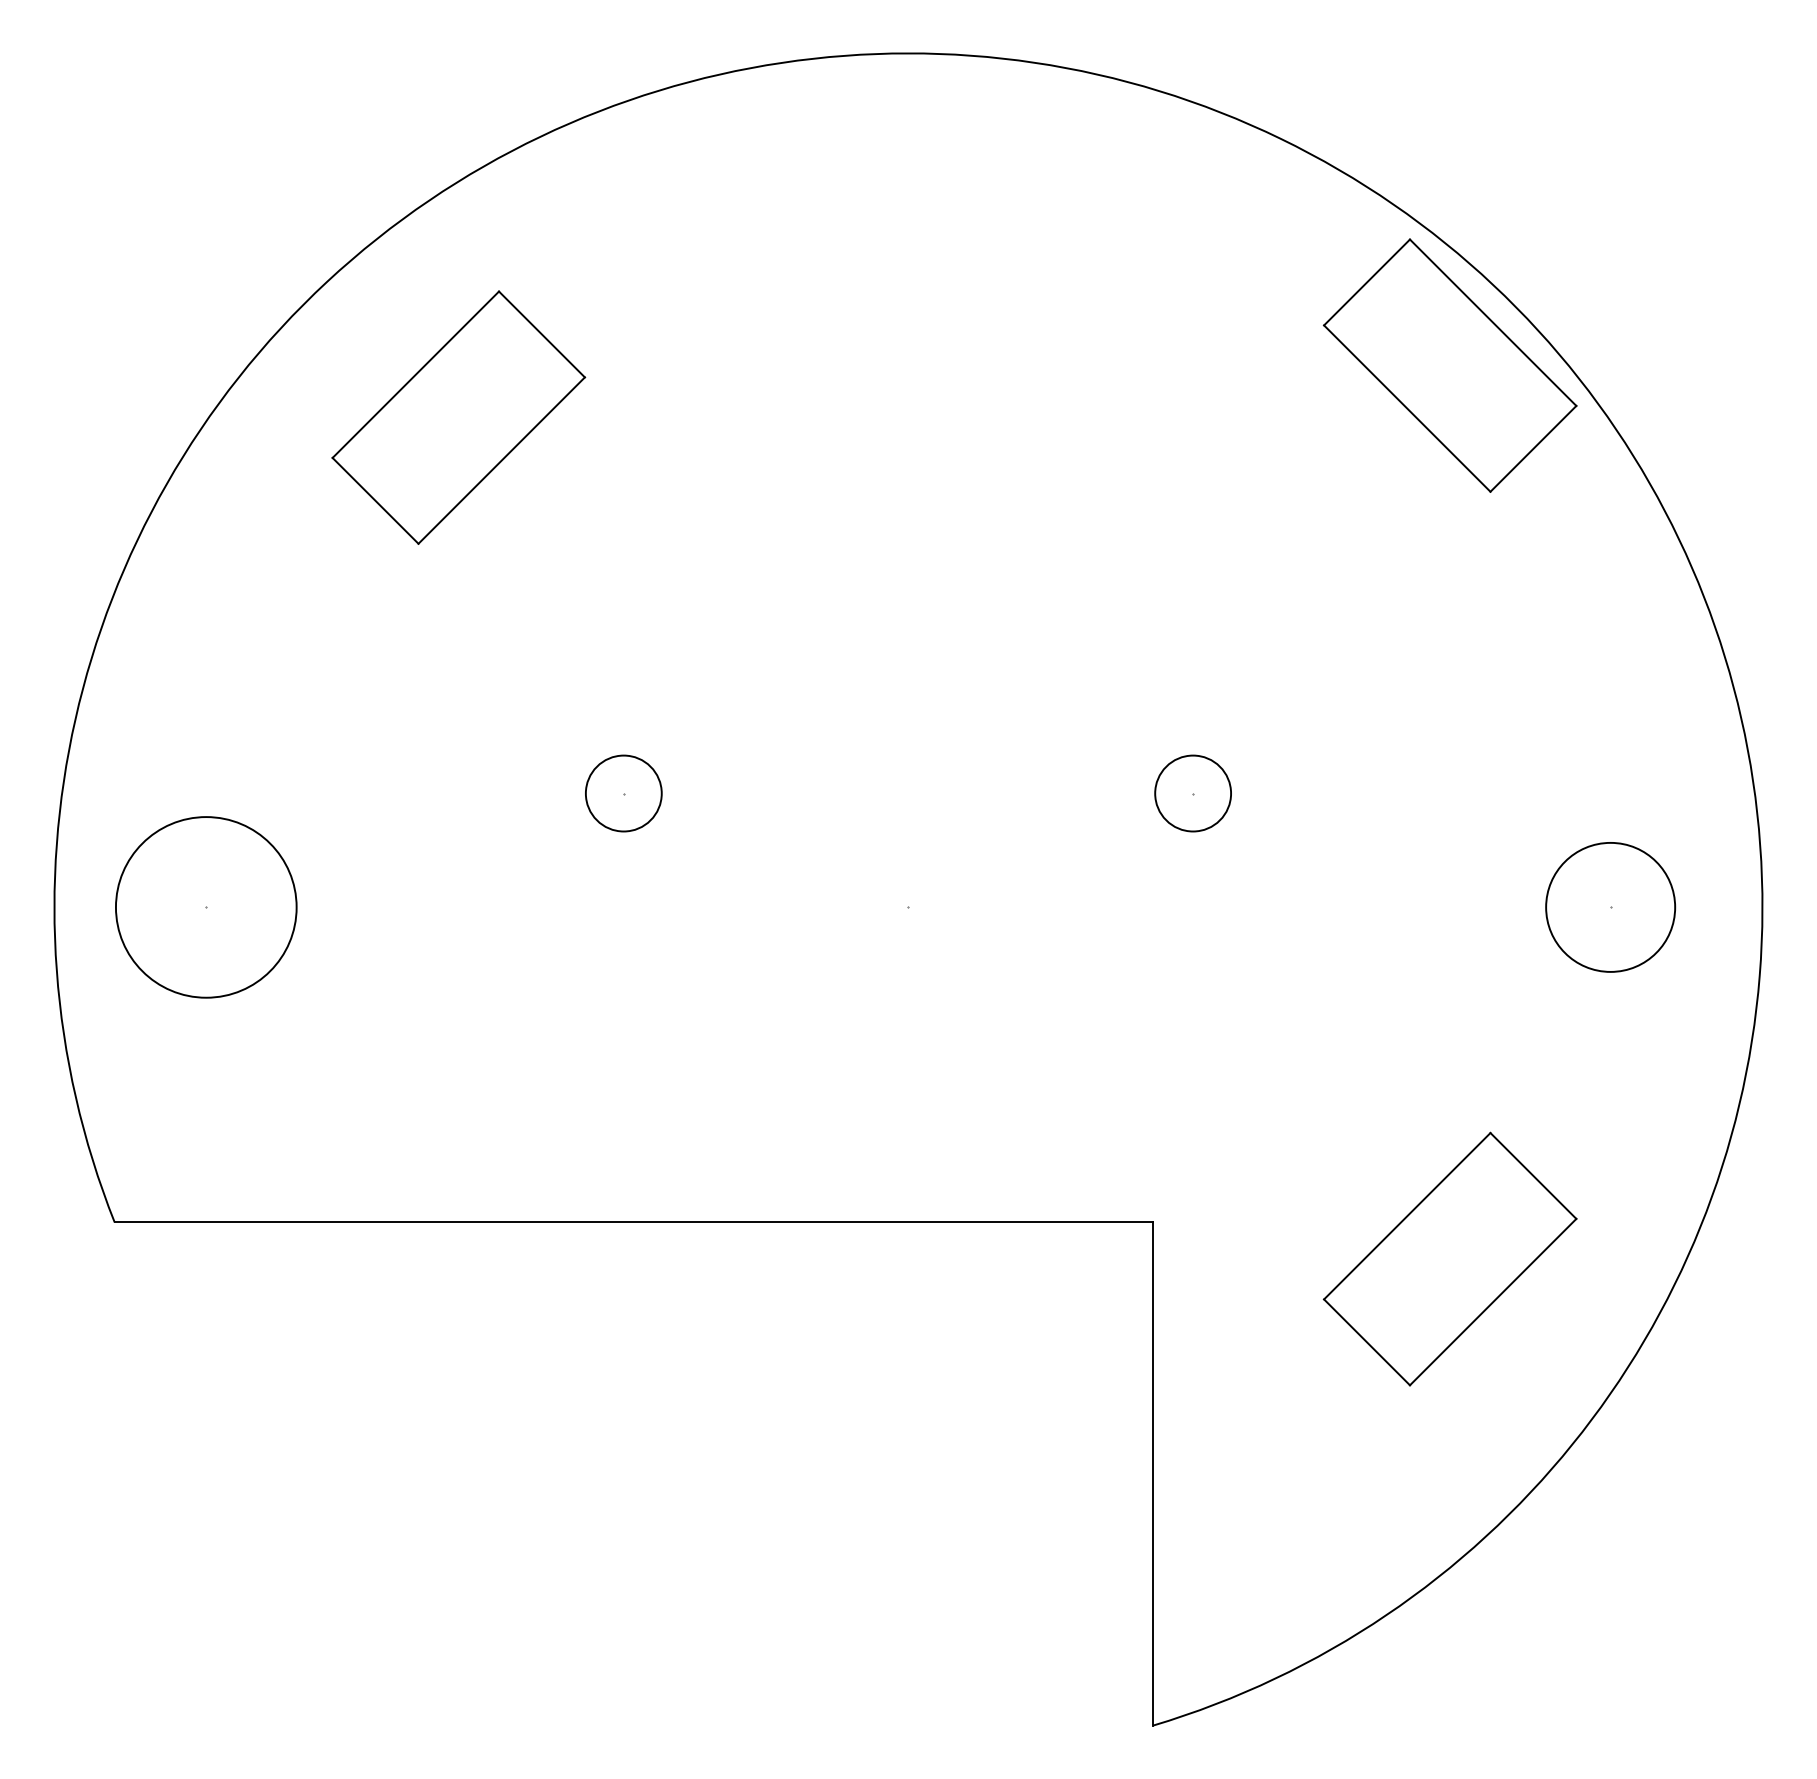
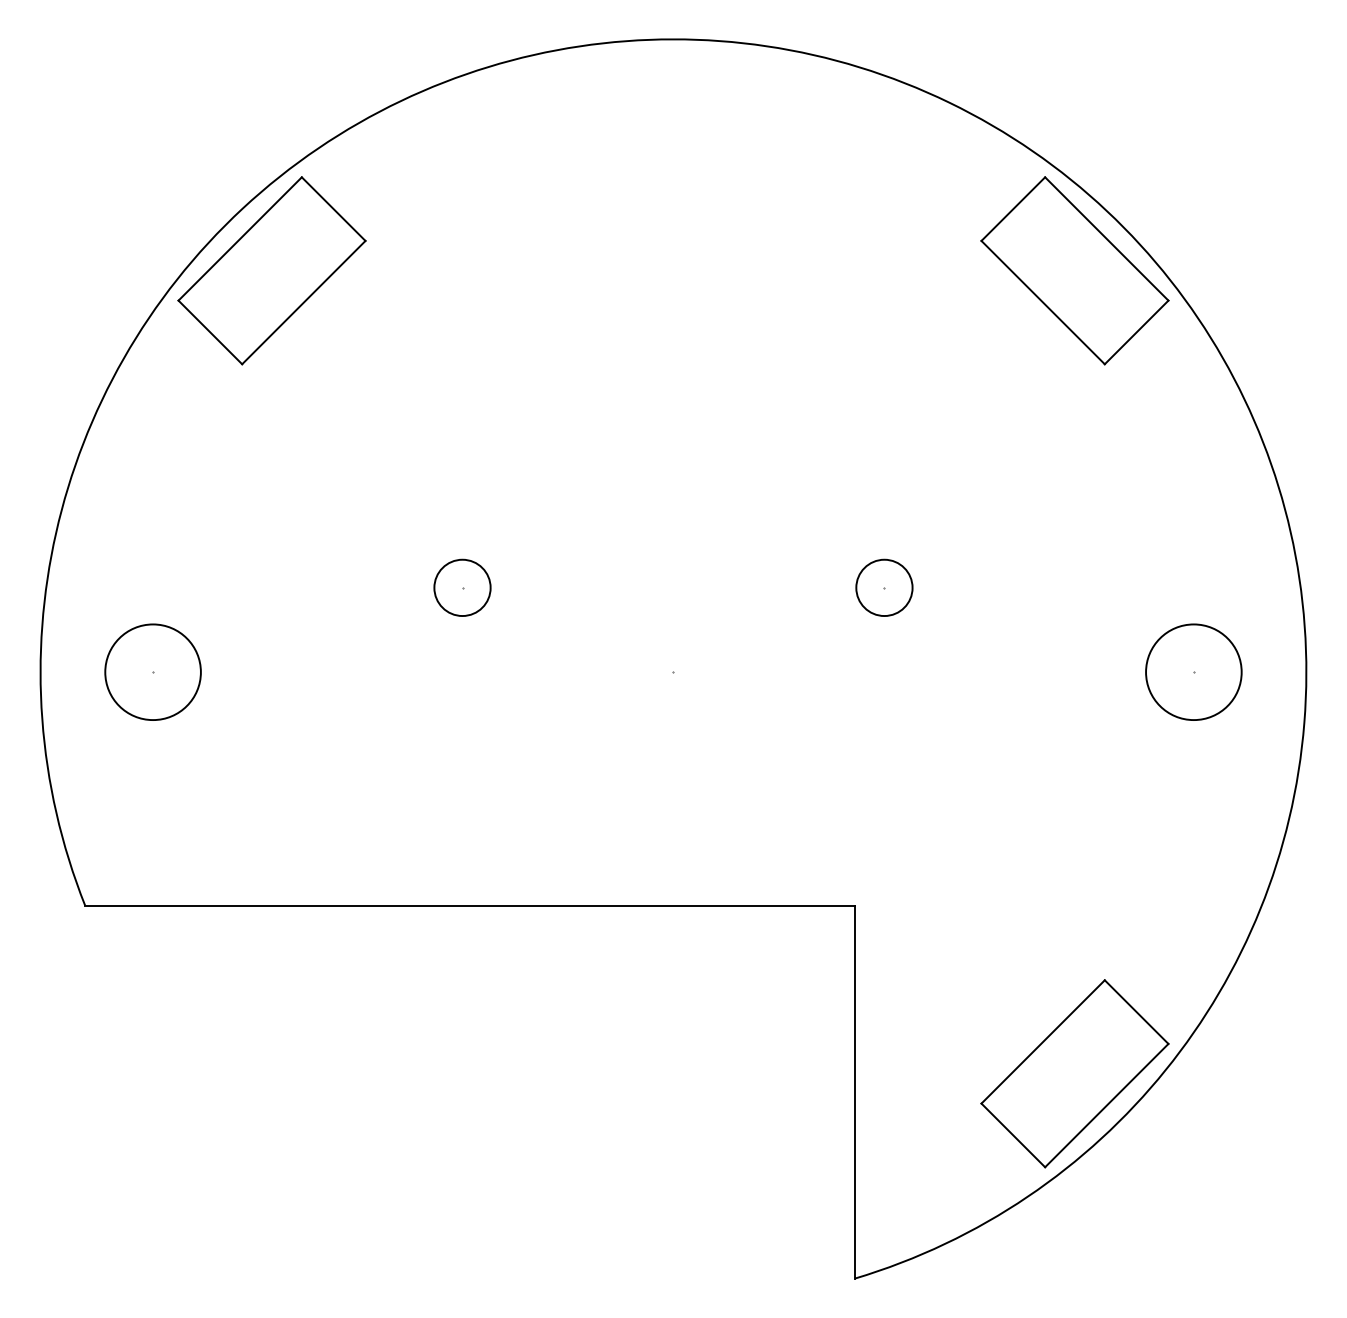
part: (458, 417) -> (271, 270), moved
circle: (205, 906) -> (152, 671), size x0.71
part: (1449, 1258) -> (1074, 1073), moved

